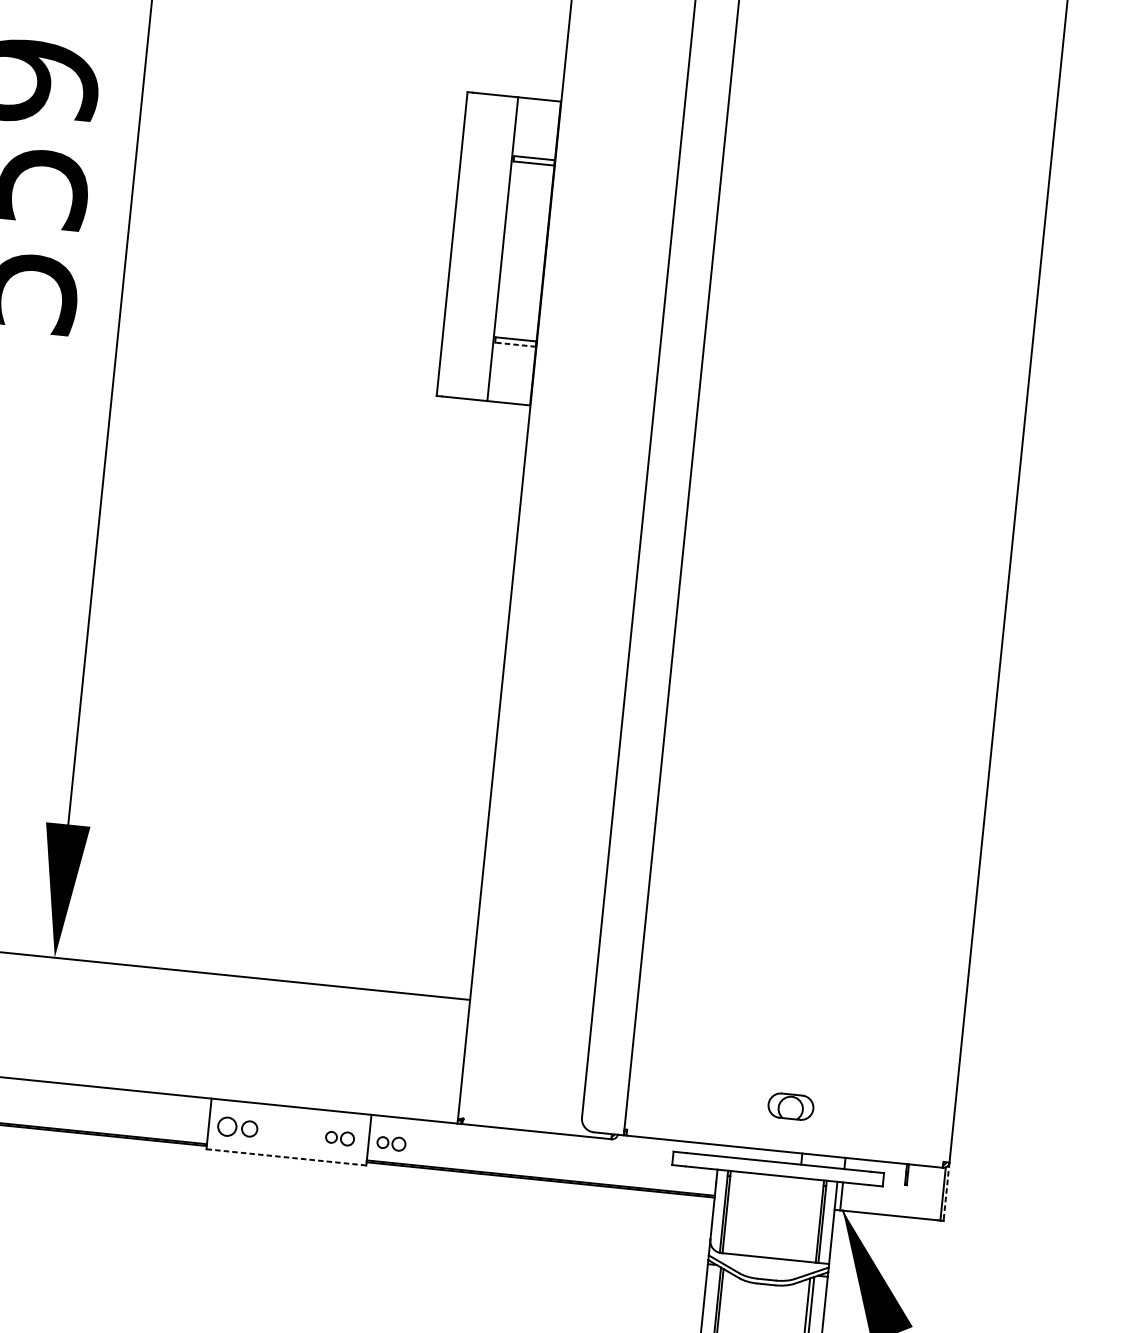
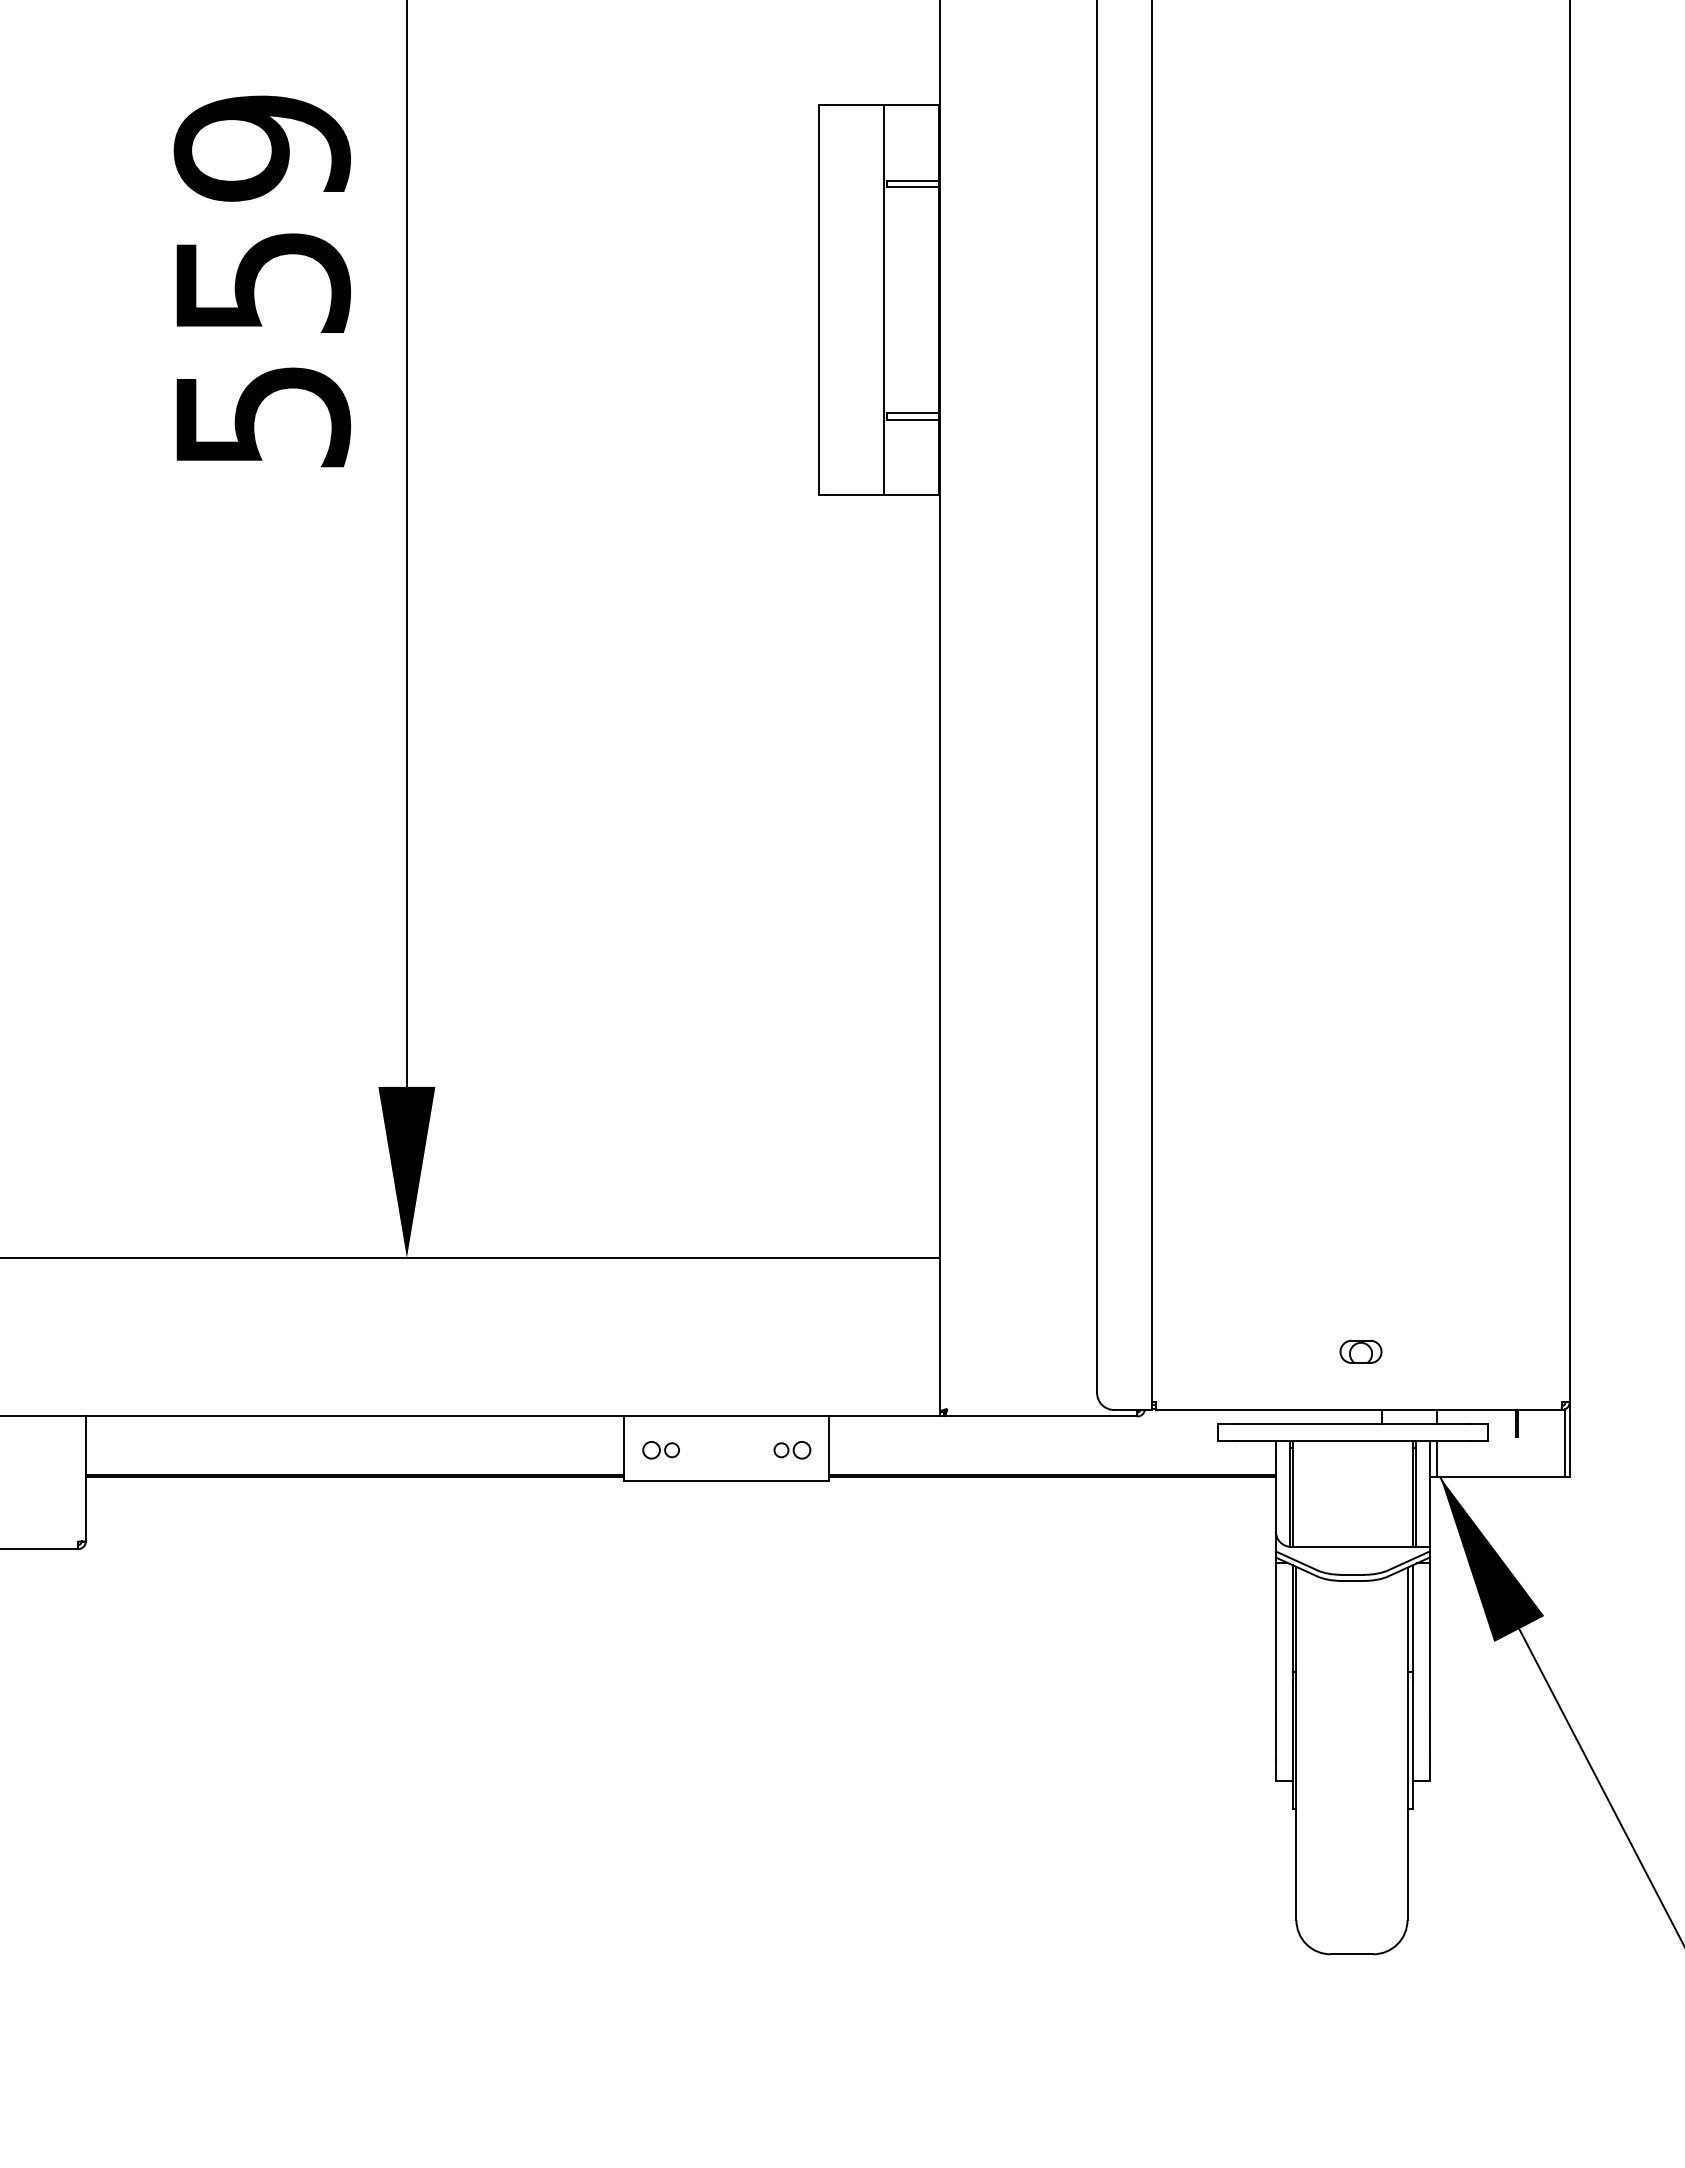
line: (515, 344) -> (912, 419), dashed -> solid
part: (790, 1106) -> (1360, 1351), size x0.71
part: (237, 1127) -> (660, 1450), size x0.71
part: (391, 1143) -> (858, 1450), removed
line: (286, 1157) -> (726, 1481), dashed -> solid
line: (946, 1189) -> (1569, 1437), dashed -> solid

